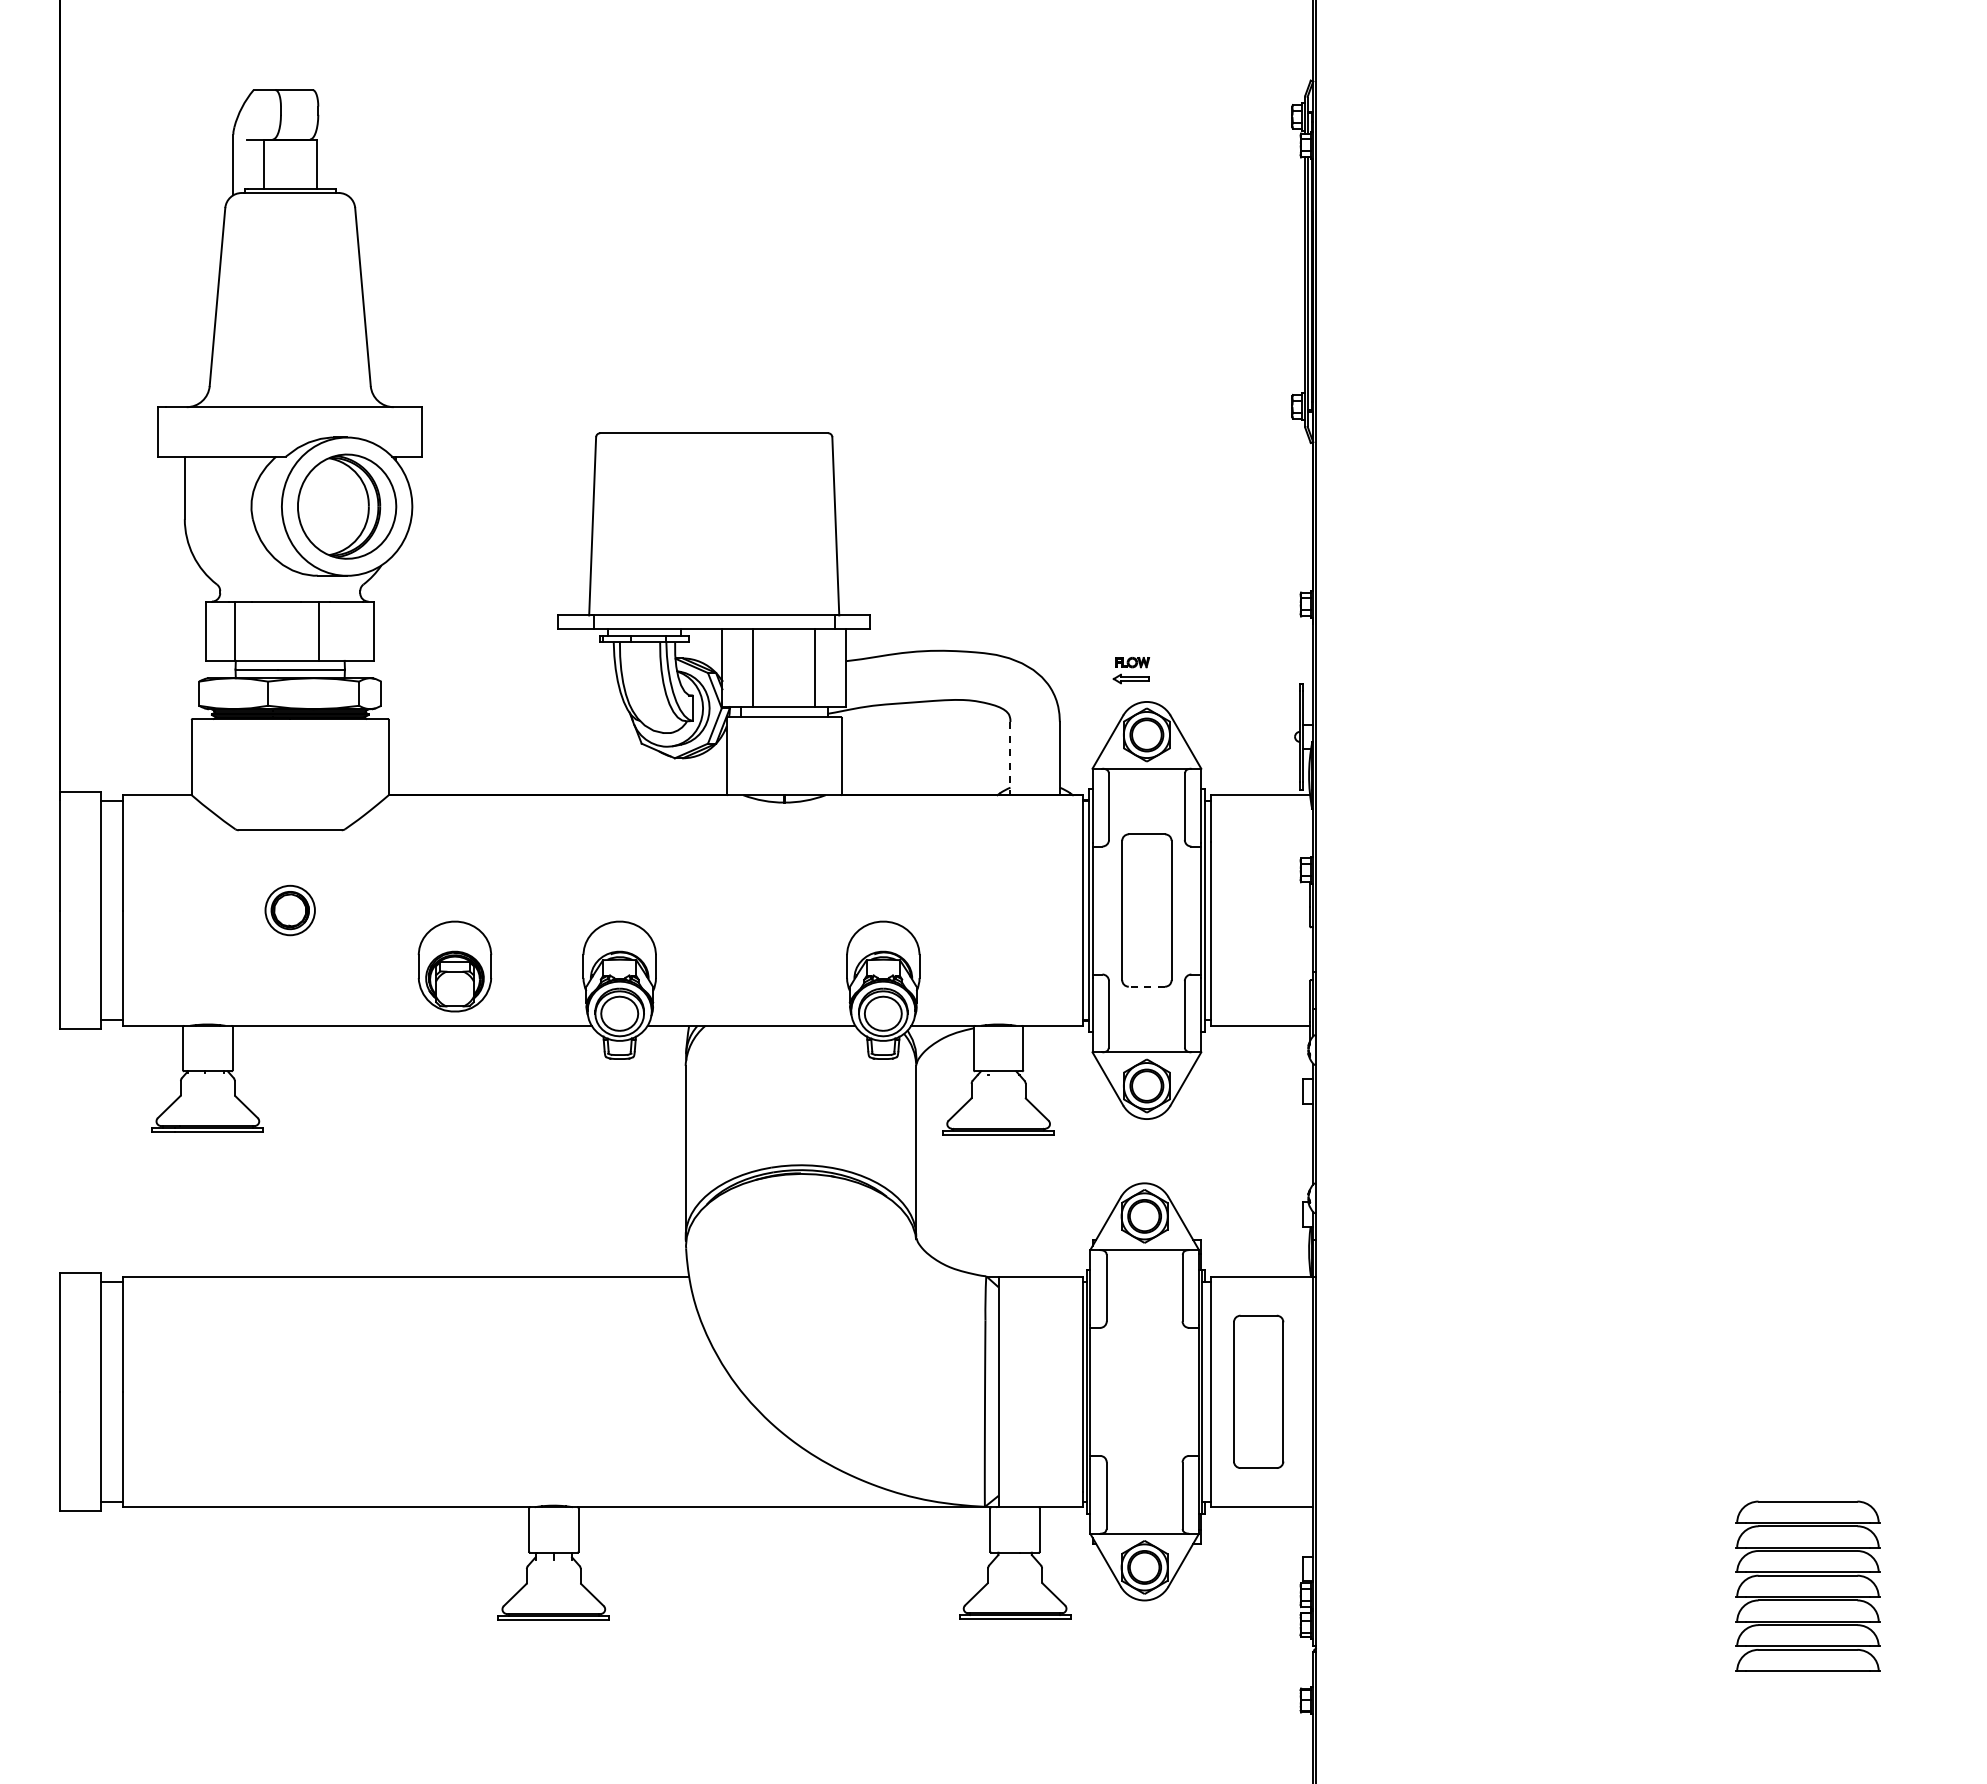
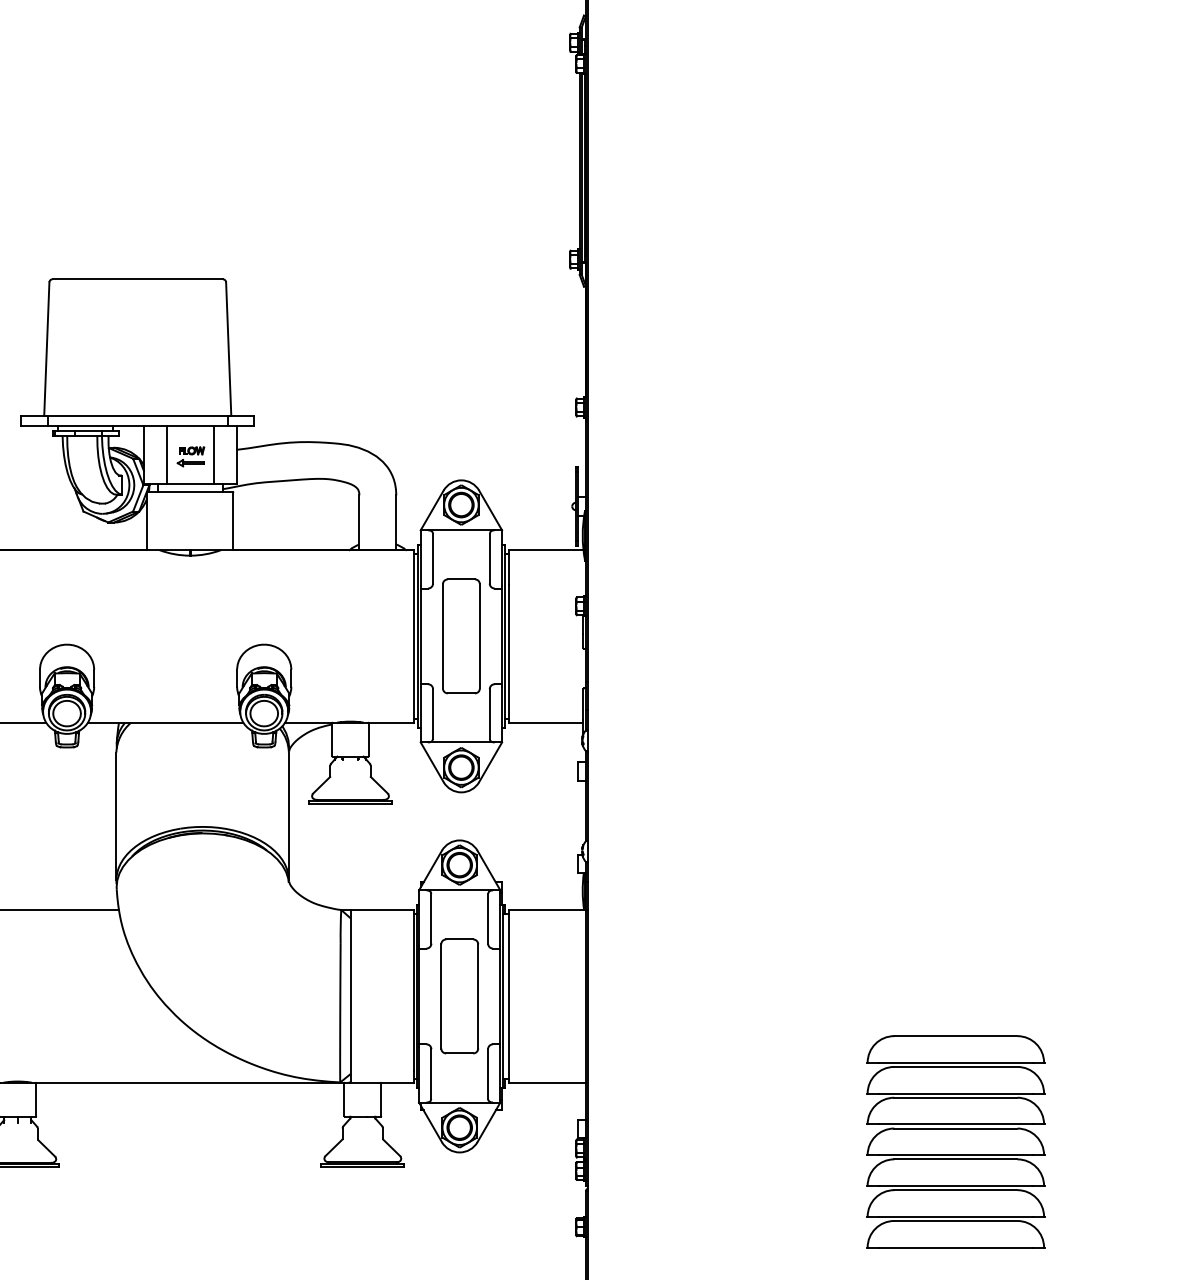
part: (1131, 670) -> (191, 456), moved
line: (1010, 758) -> (359, 522), dashed -> solid
line: (1146, 986) -> (461, 693), dashed -> solid
part: (1258, 1391) -> (459, 996), moved
part: (1807, 1586) -> (955, 1142), size x1.67

